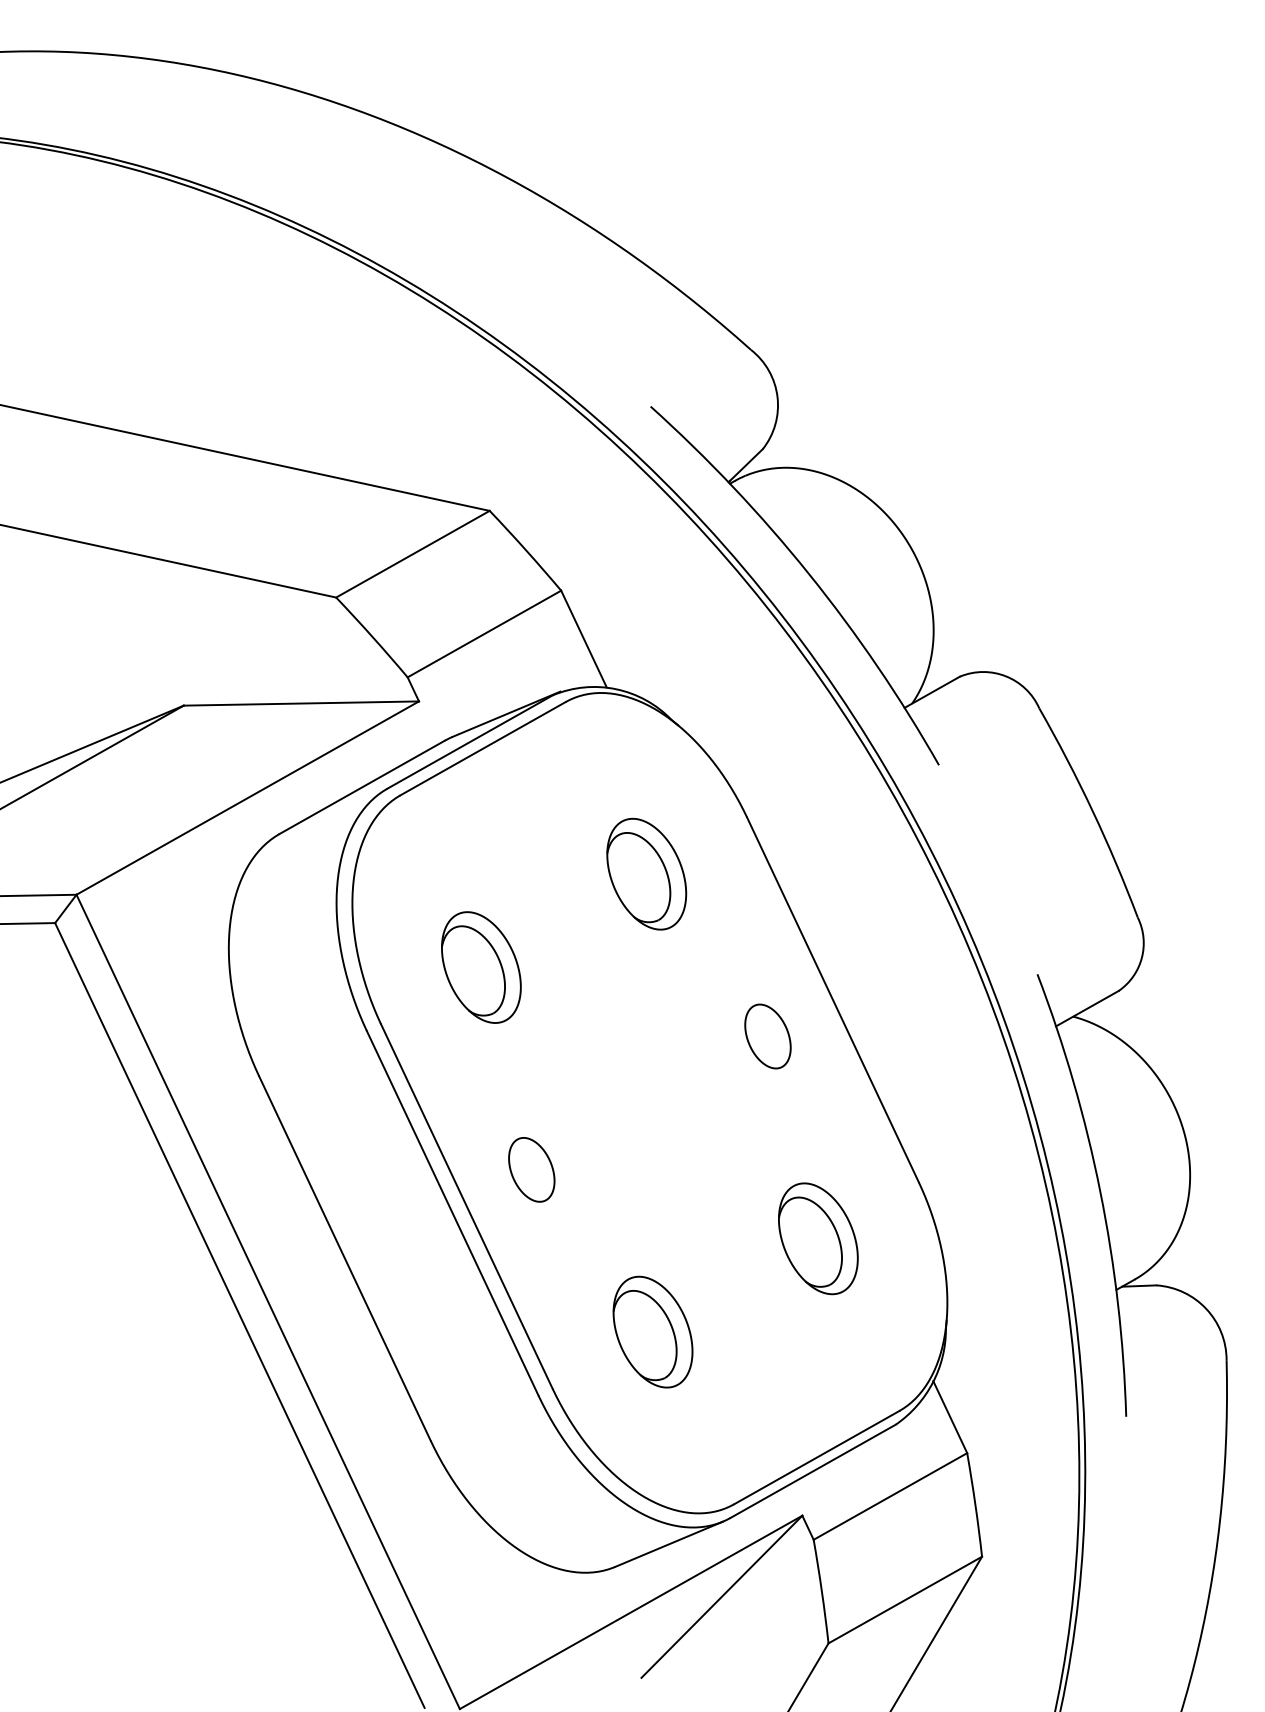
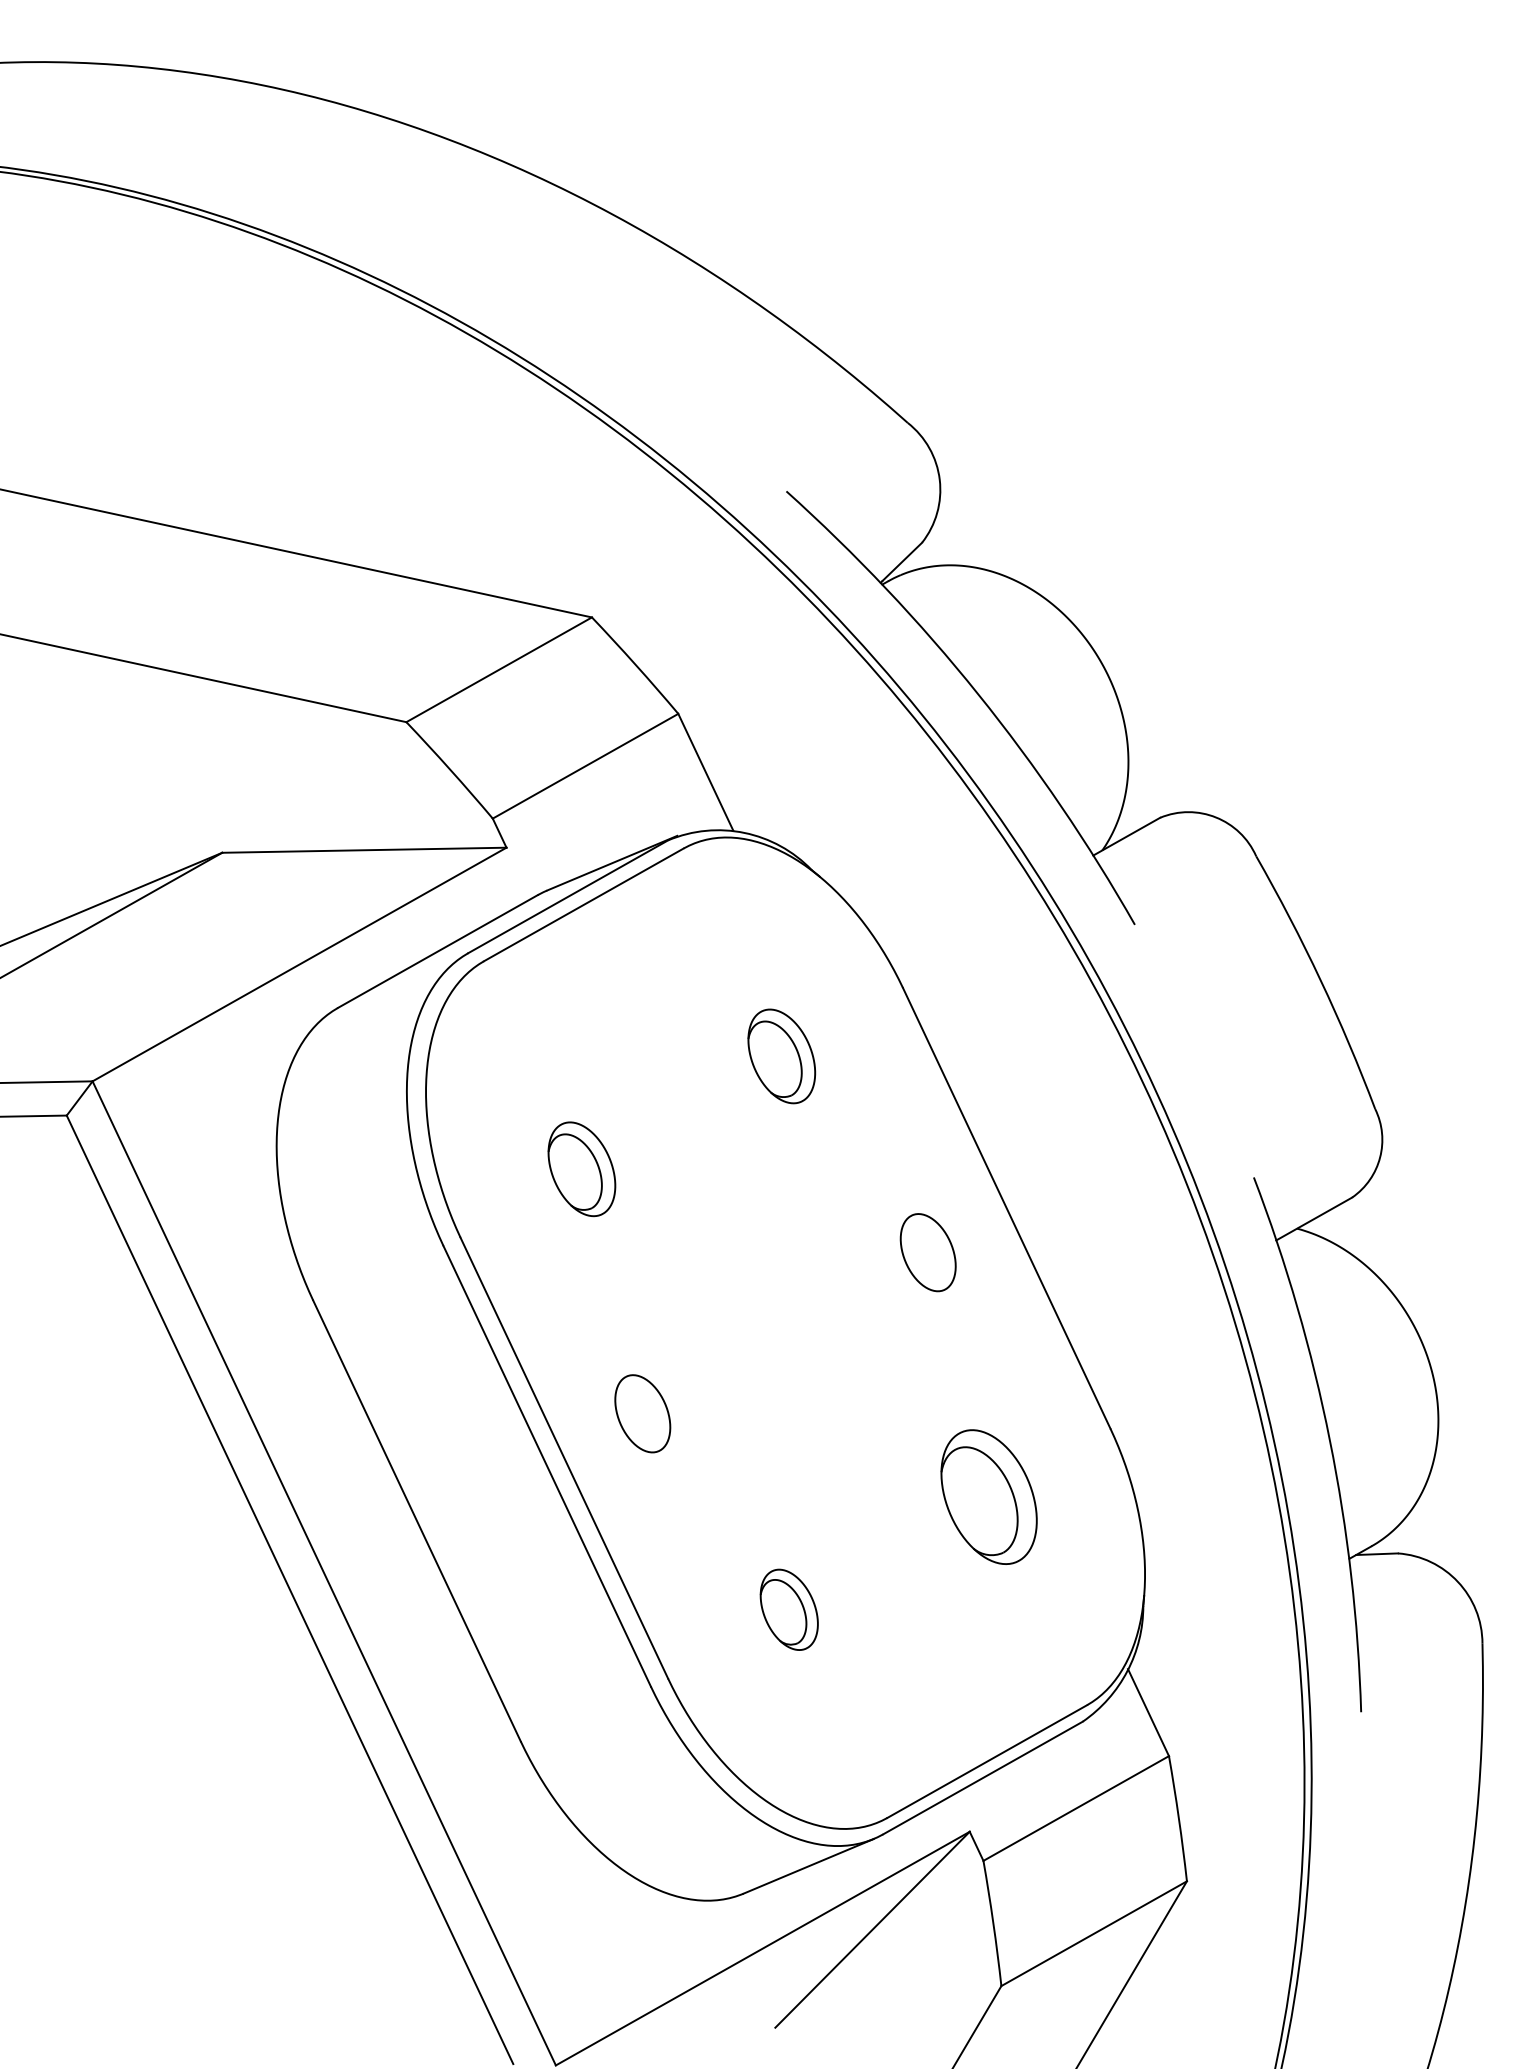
part: (646, 873) -> (781, 1055), size x0.7
part: (481, 967) -> (582, 1169), size x0.7
part: (652, 1331) -> (788, 1609), size x0.6

